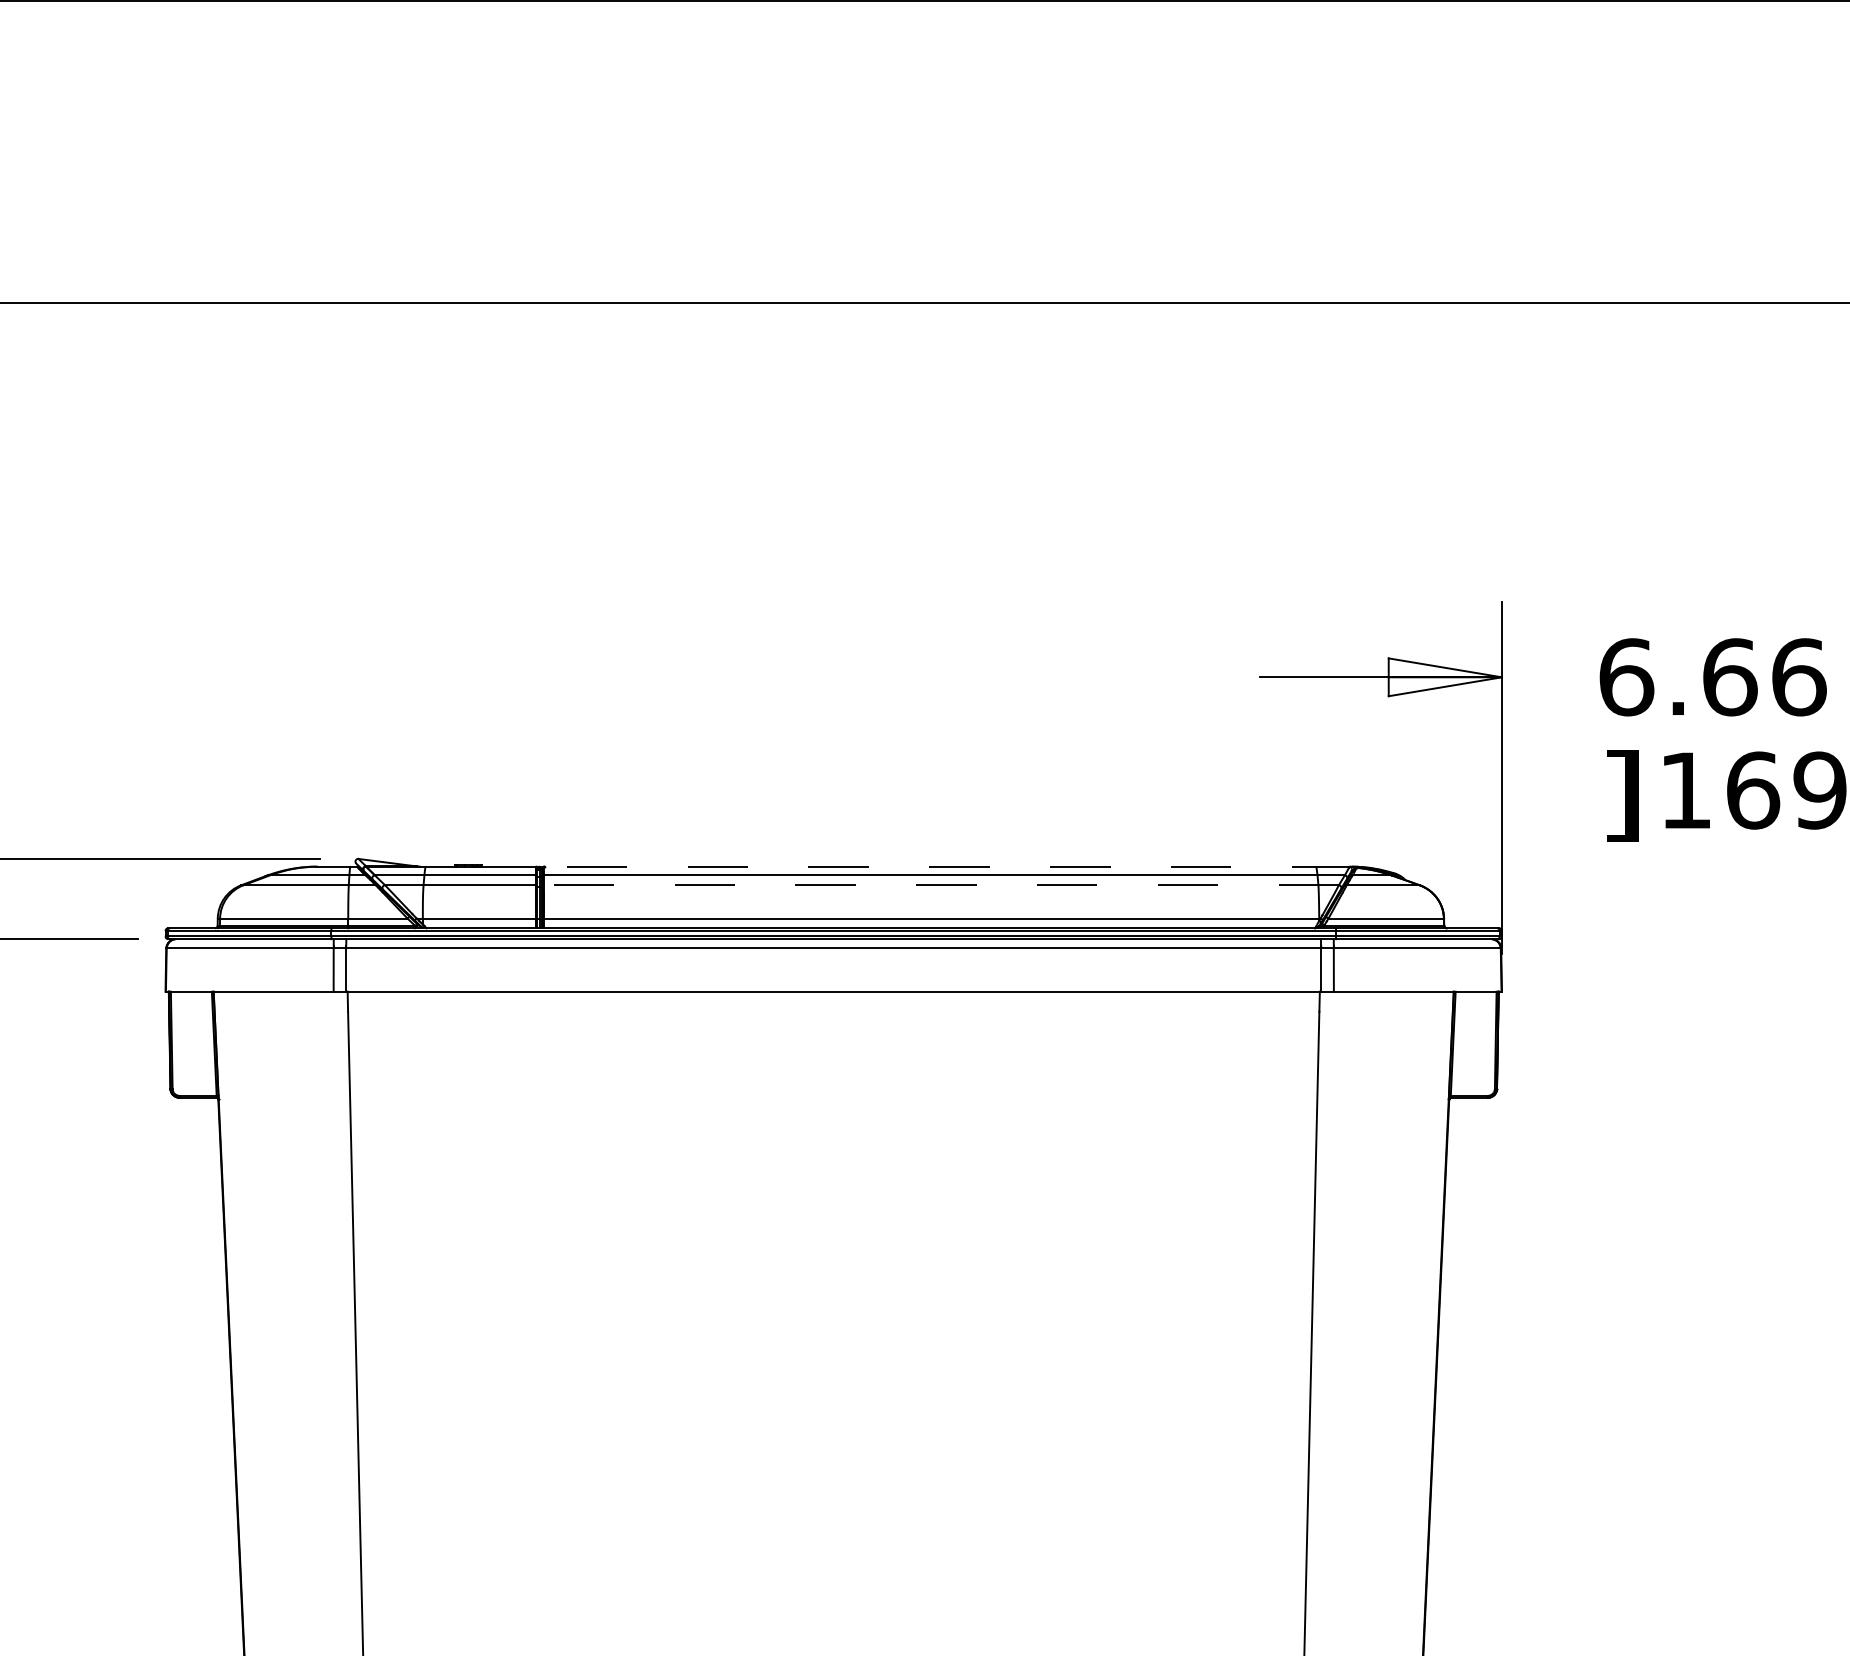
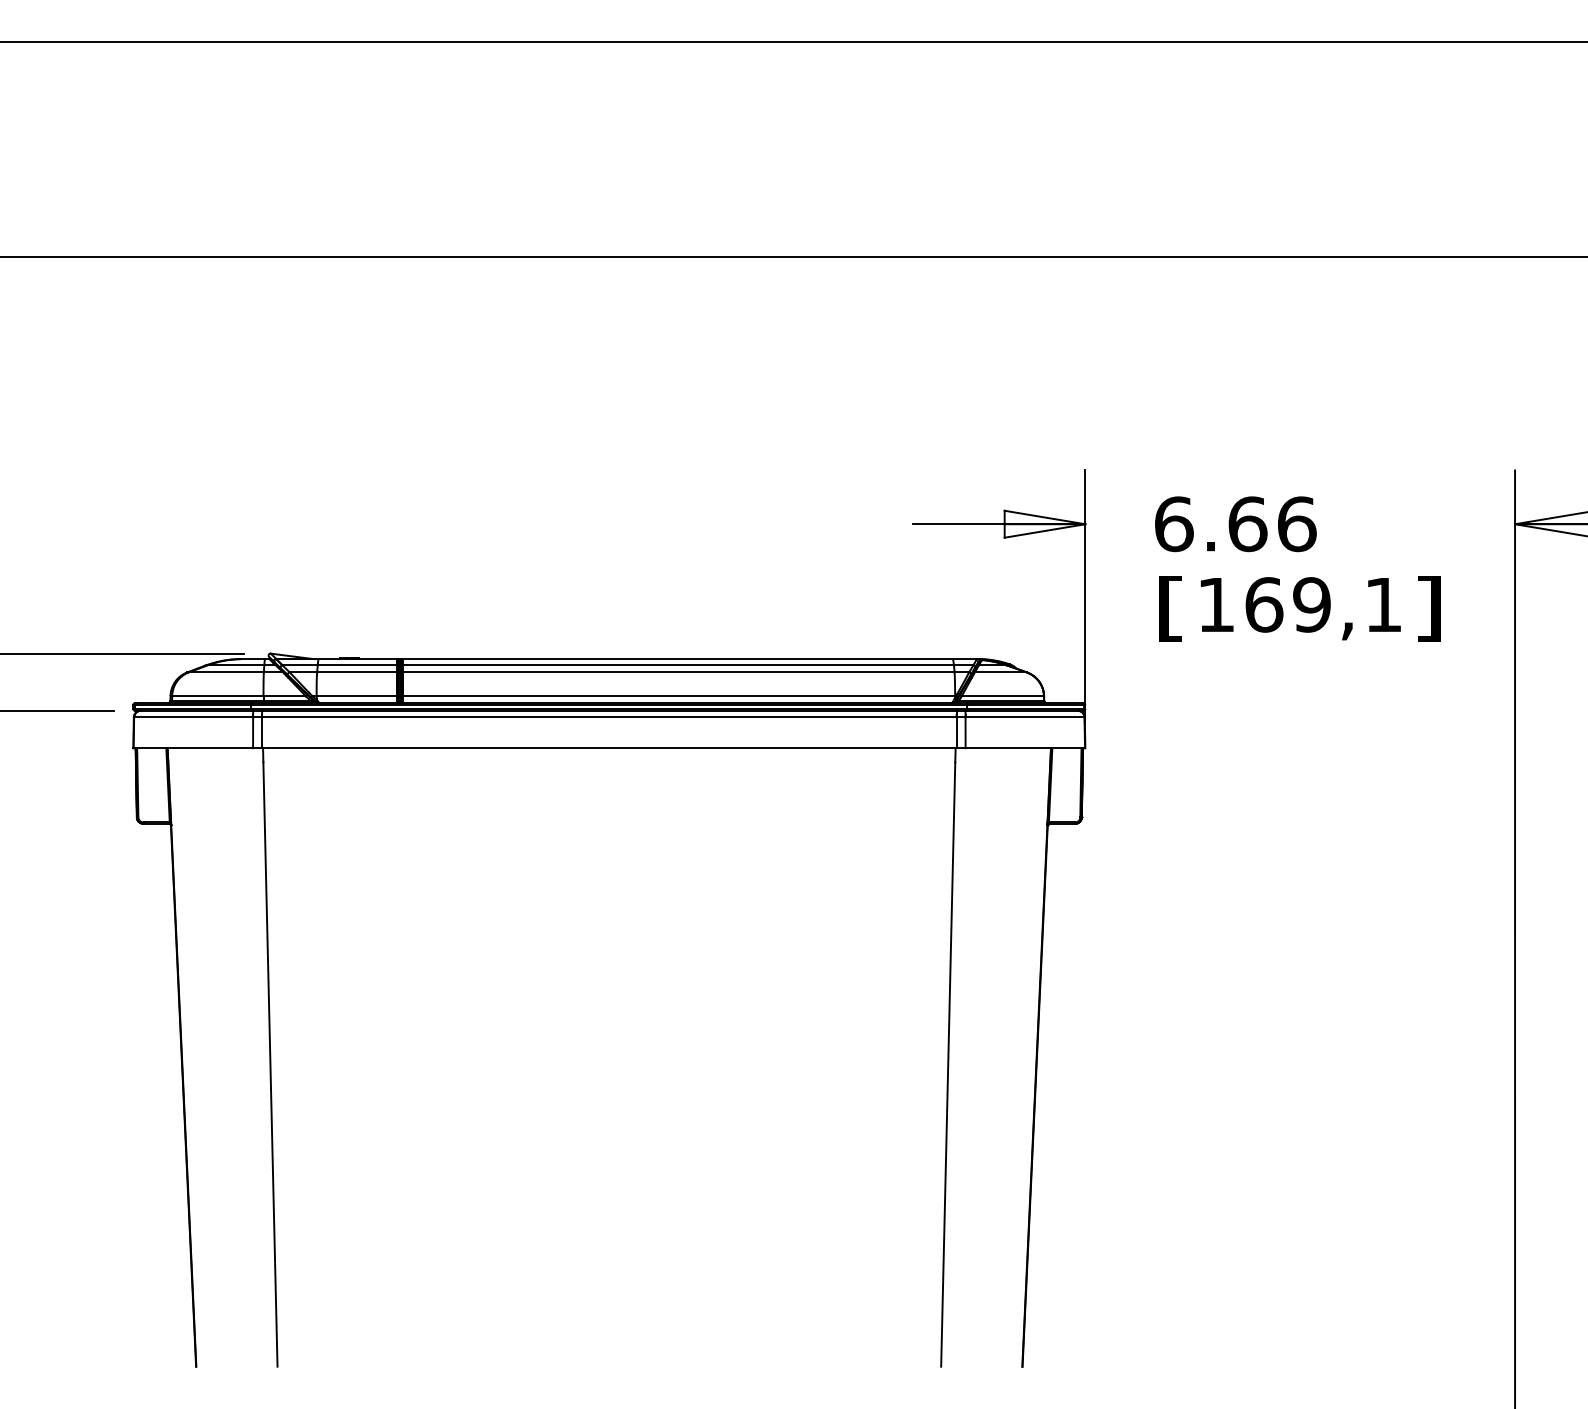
text: (1621, 795) -> (1170, 608), ] -> [
line: (949, 867) -> (691, 659), dashed -> solid
line: (940, 885) -> (685, 672), dashed -> solid

